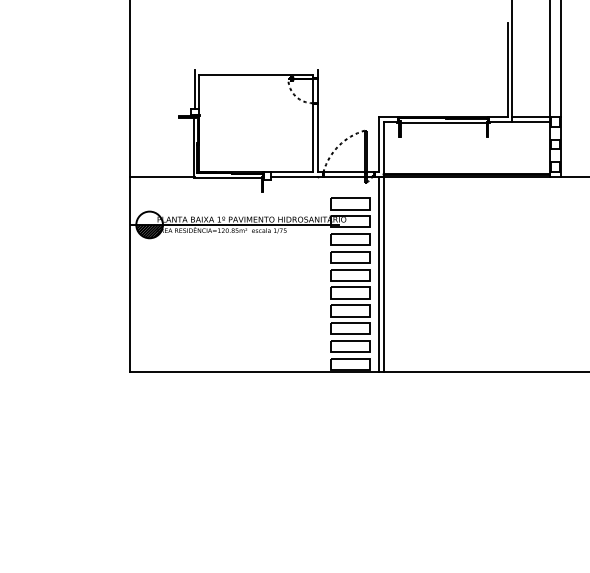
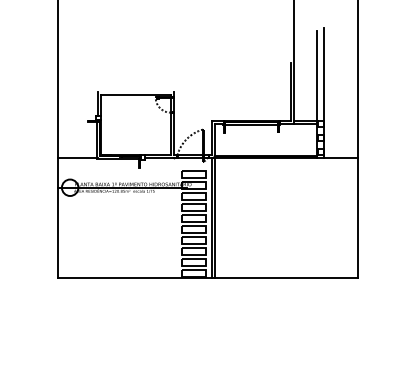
hatch: (150, 230) -> (70, 191), removed

